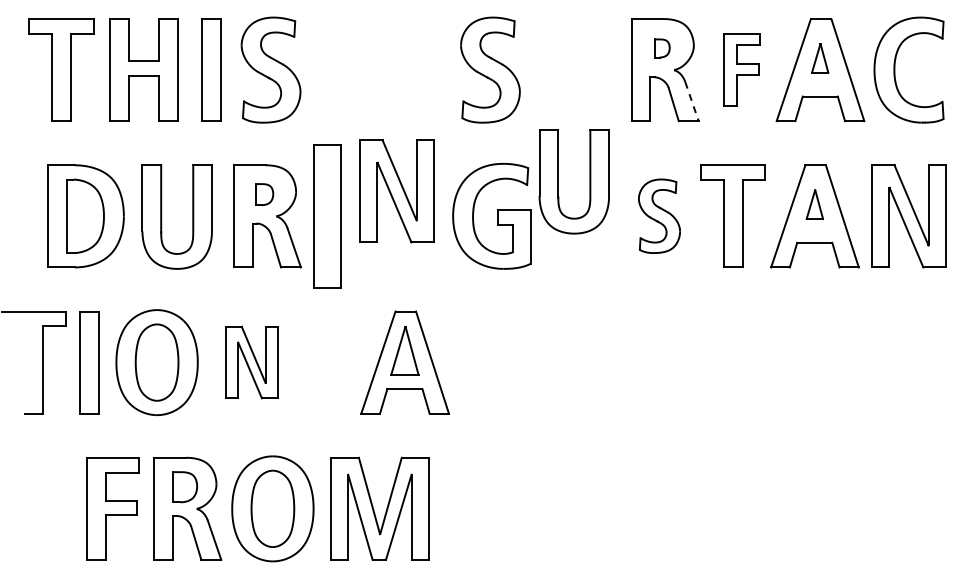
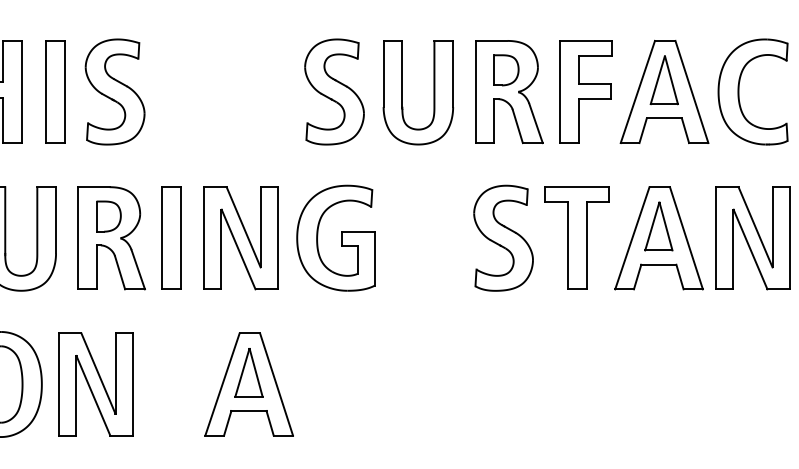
part: (662, 48) -> (506, 70), size x1.67
part: (819, 58) -> (663, 80), size x1.67
part: (741, 69) -> (585, 91), size x1.43
line: (691, 101) -> (535, 123), dashed -> solid
part: (558, 181) -> (402, 92), moved
part: (396, 191) -> (240, 238), moved
part: (264, 194) -> (108, 216), size x1.43
part: (814, 204) -> (658, 226), size x1.67
part: (327, 215) -> (171, 237), size x0.71
part: (659, 215) -> (503, 237), size x1.43
part: (251, 362) -> (95, 384), size x1.43

